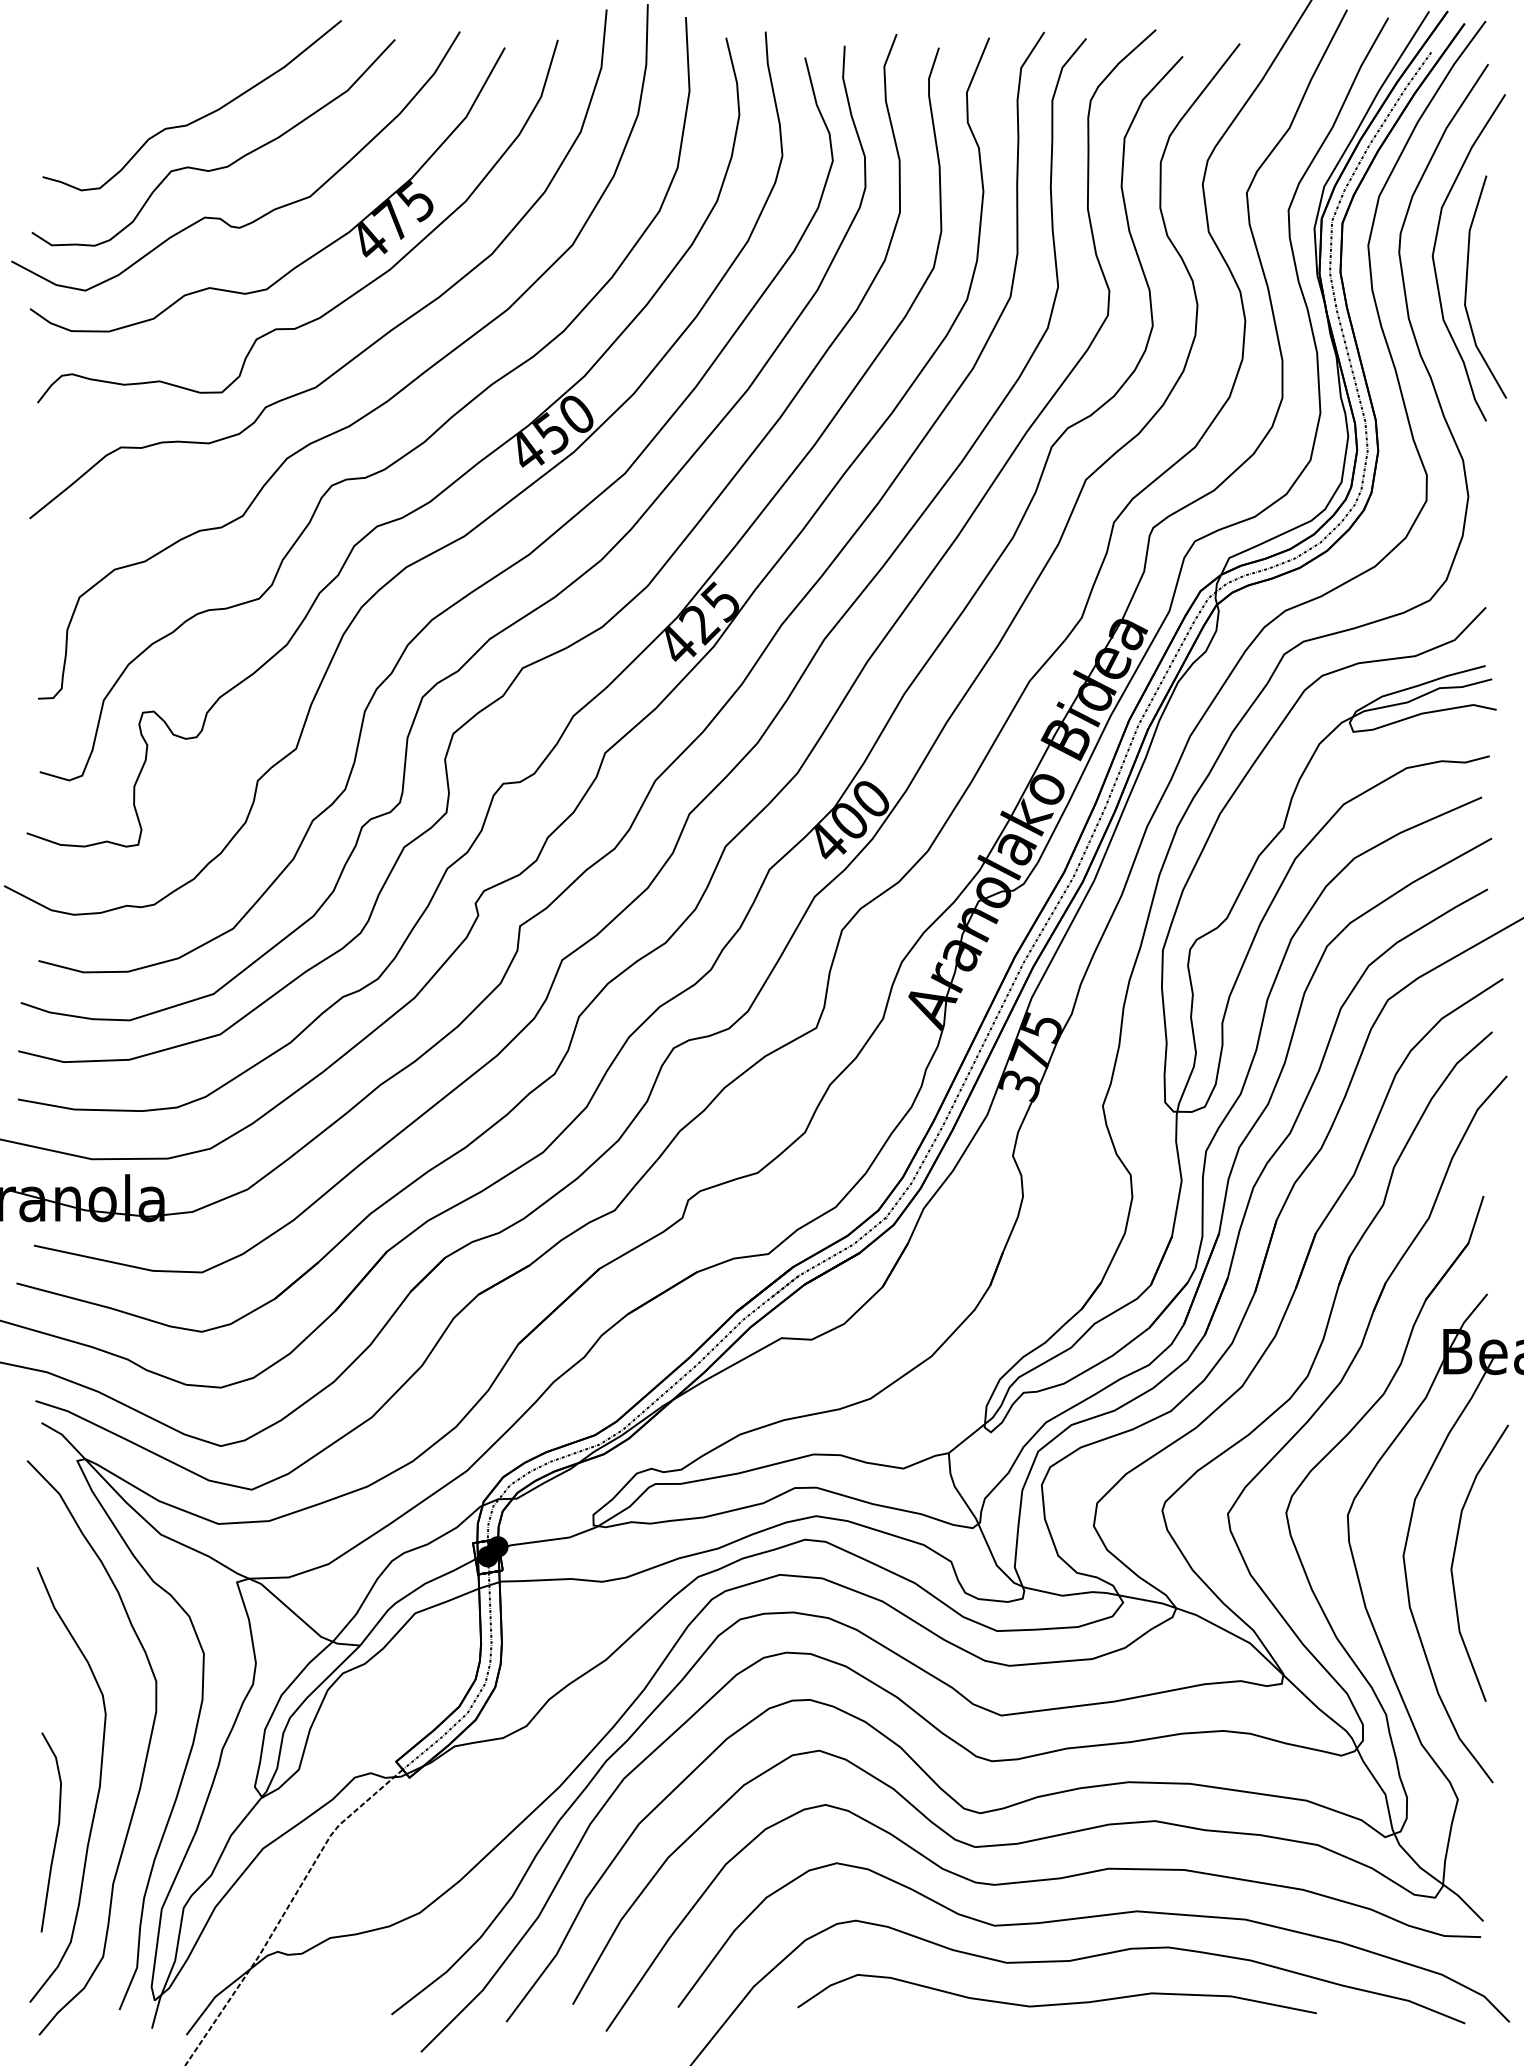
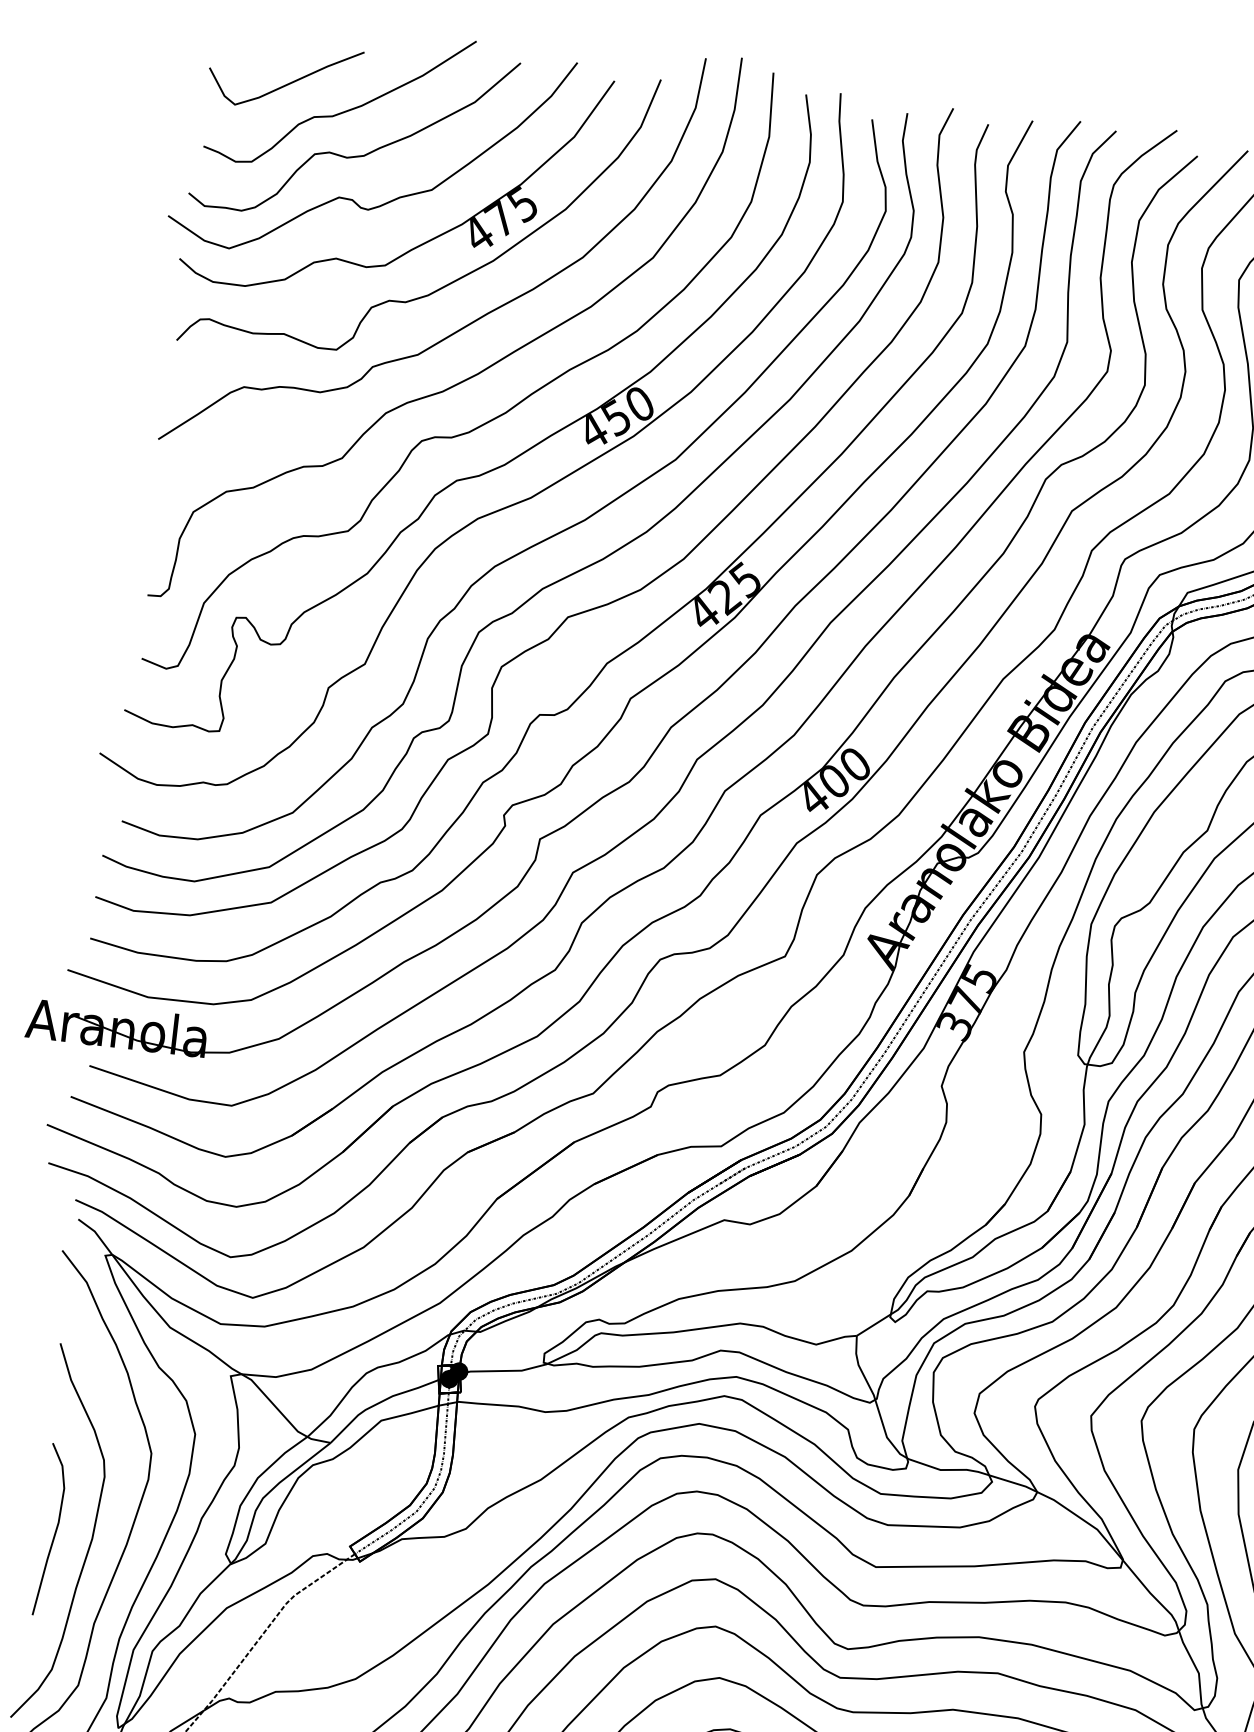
curve: (129, 94) -> (286, 83), added
curve: (56, 1832) -> (55, 1530), moved

